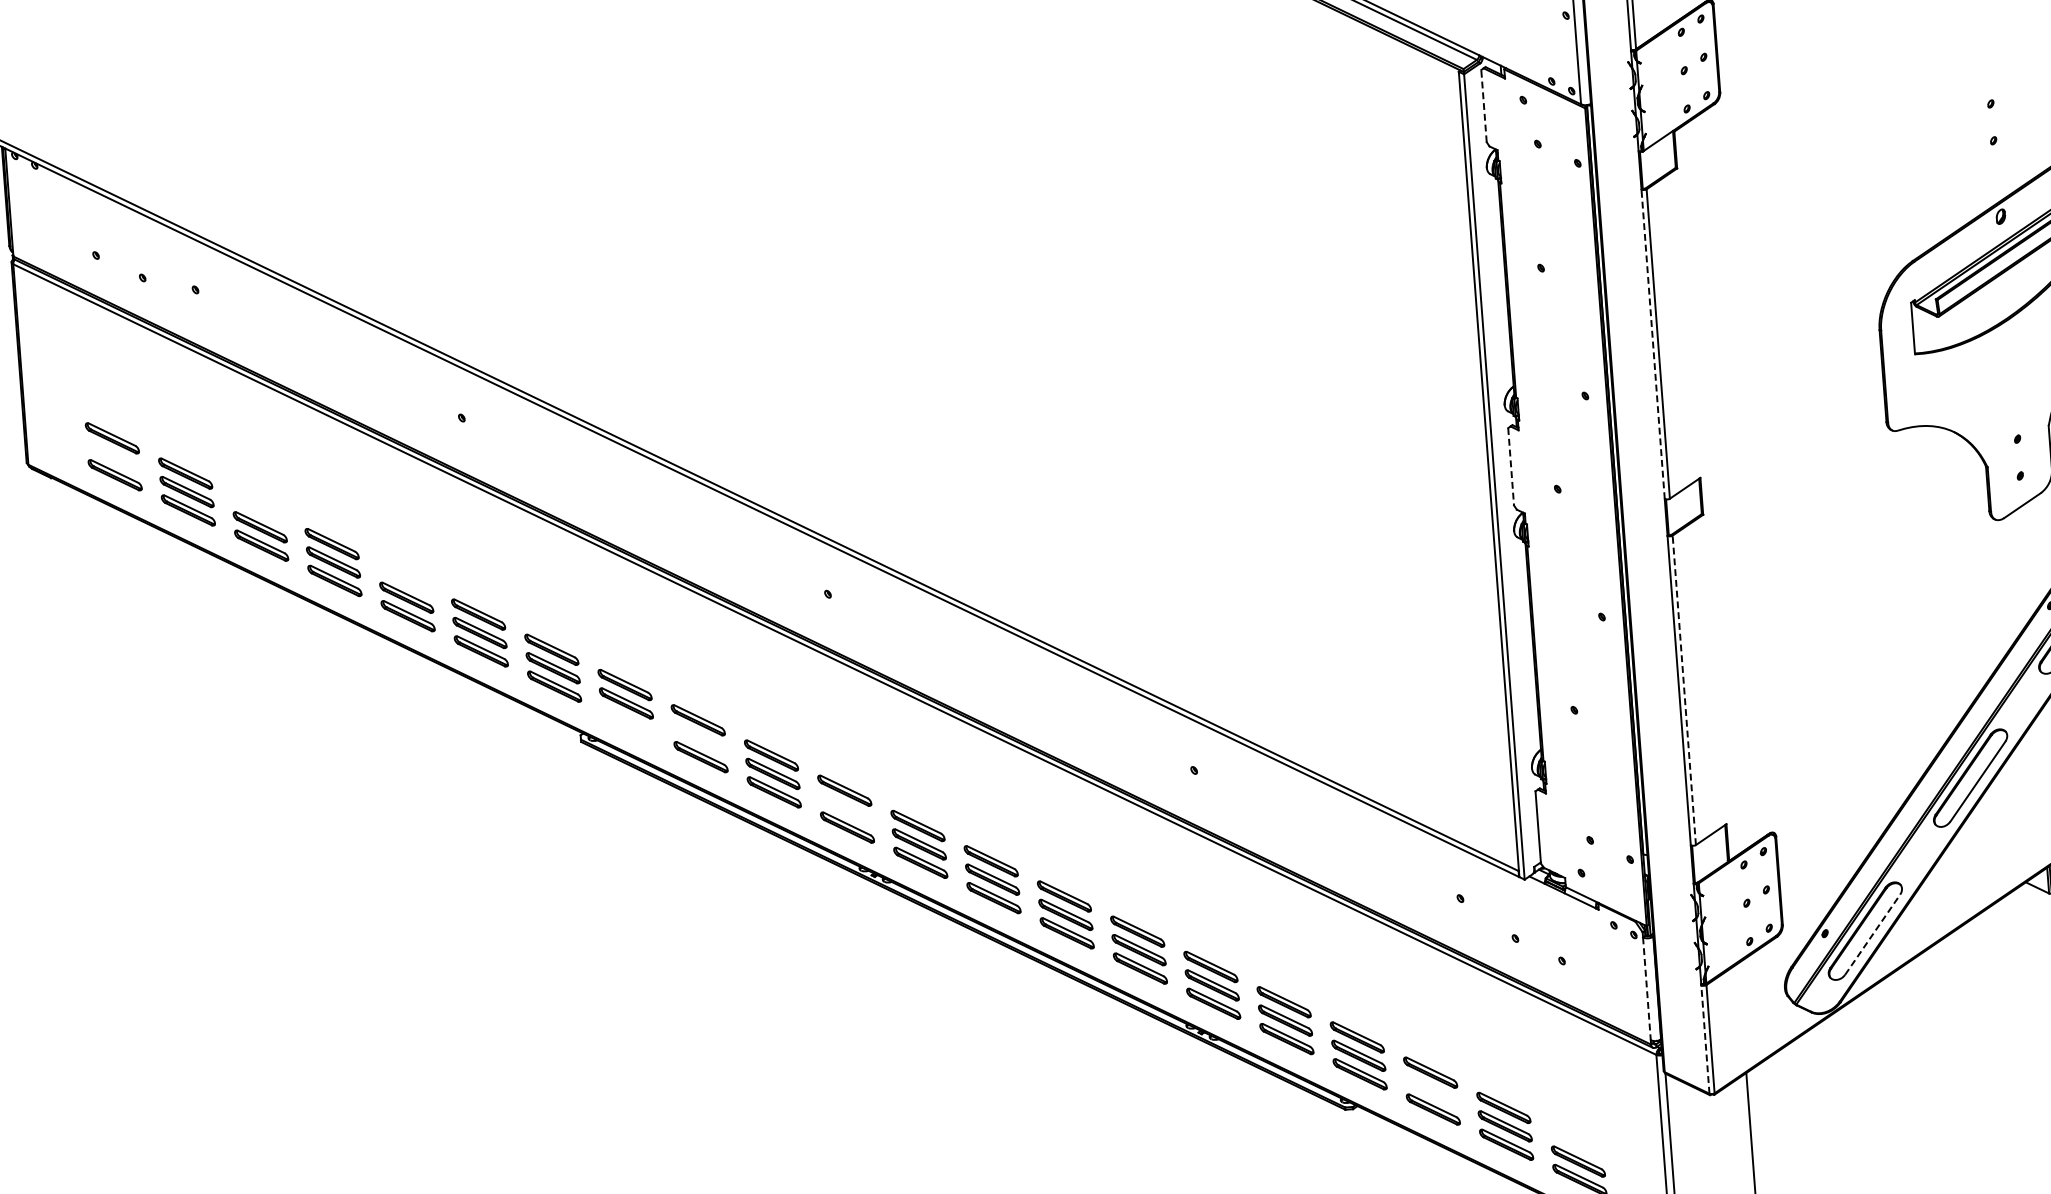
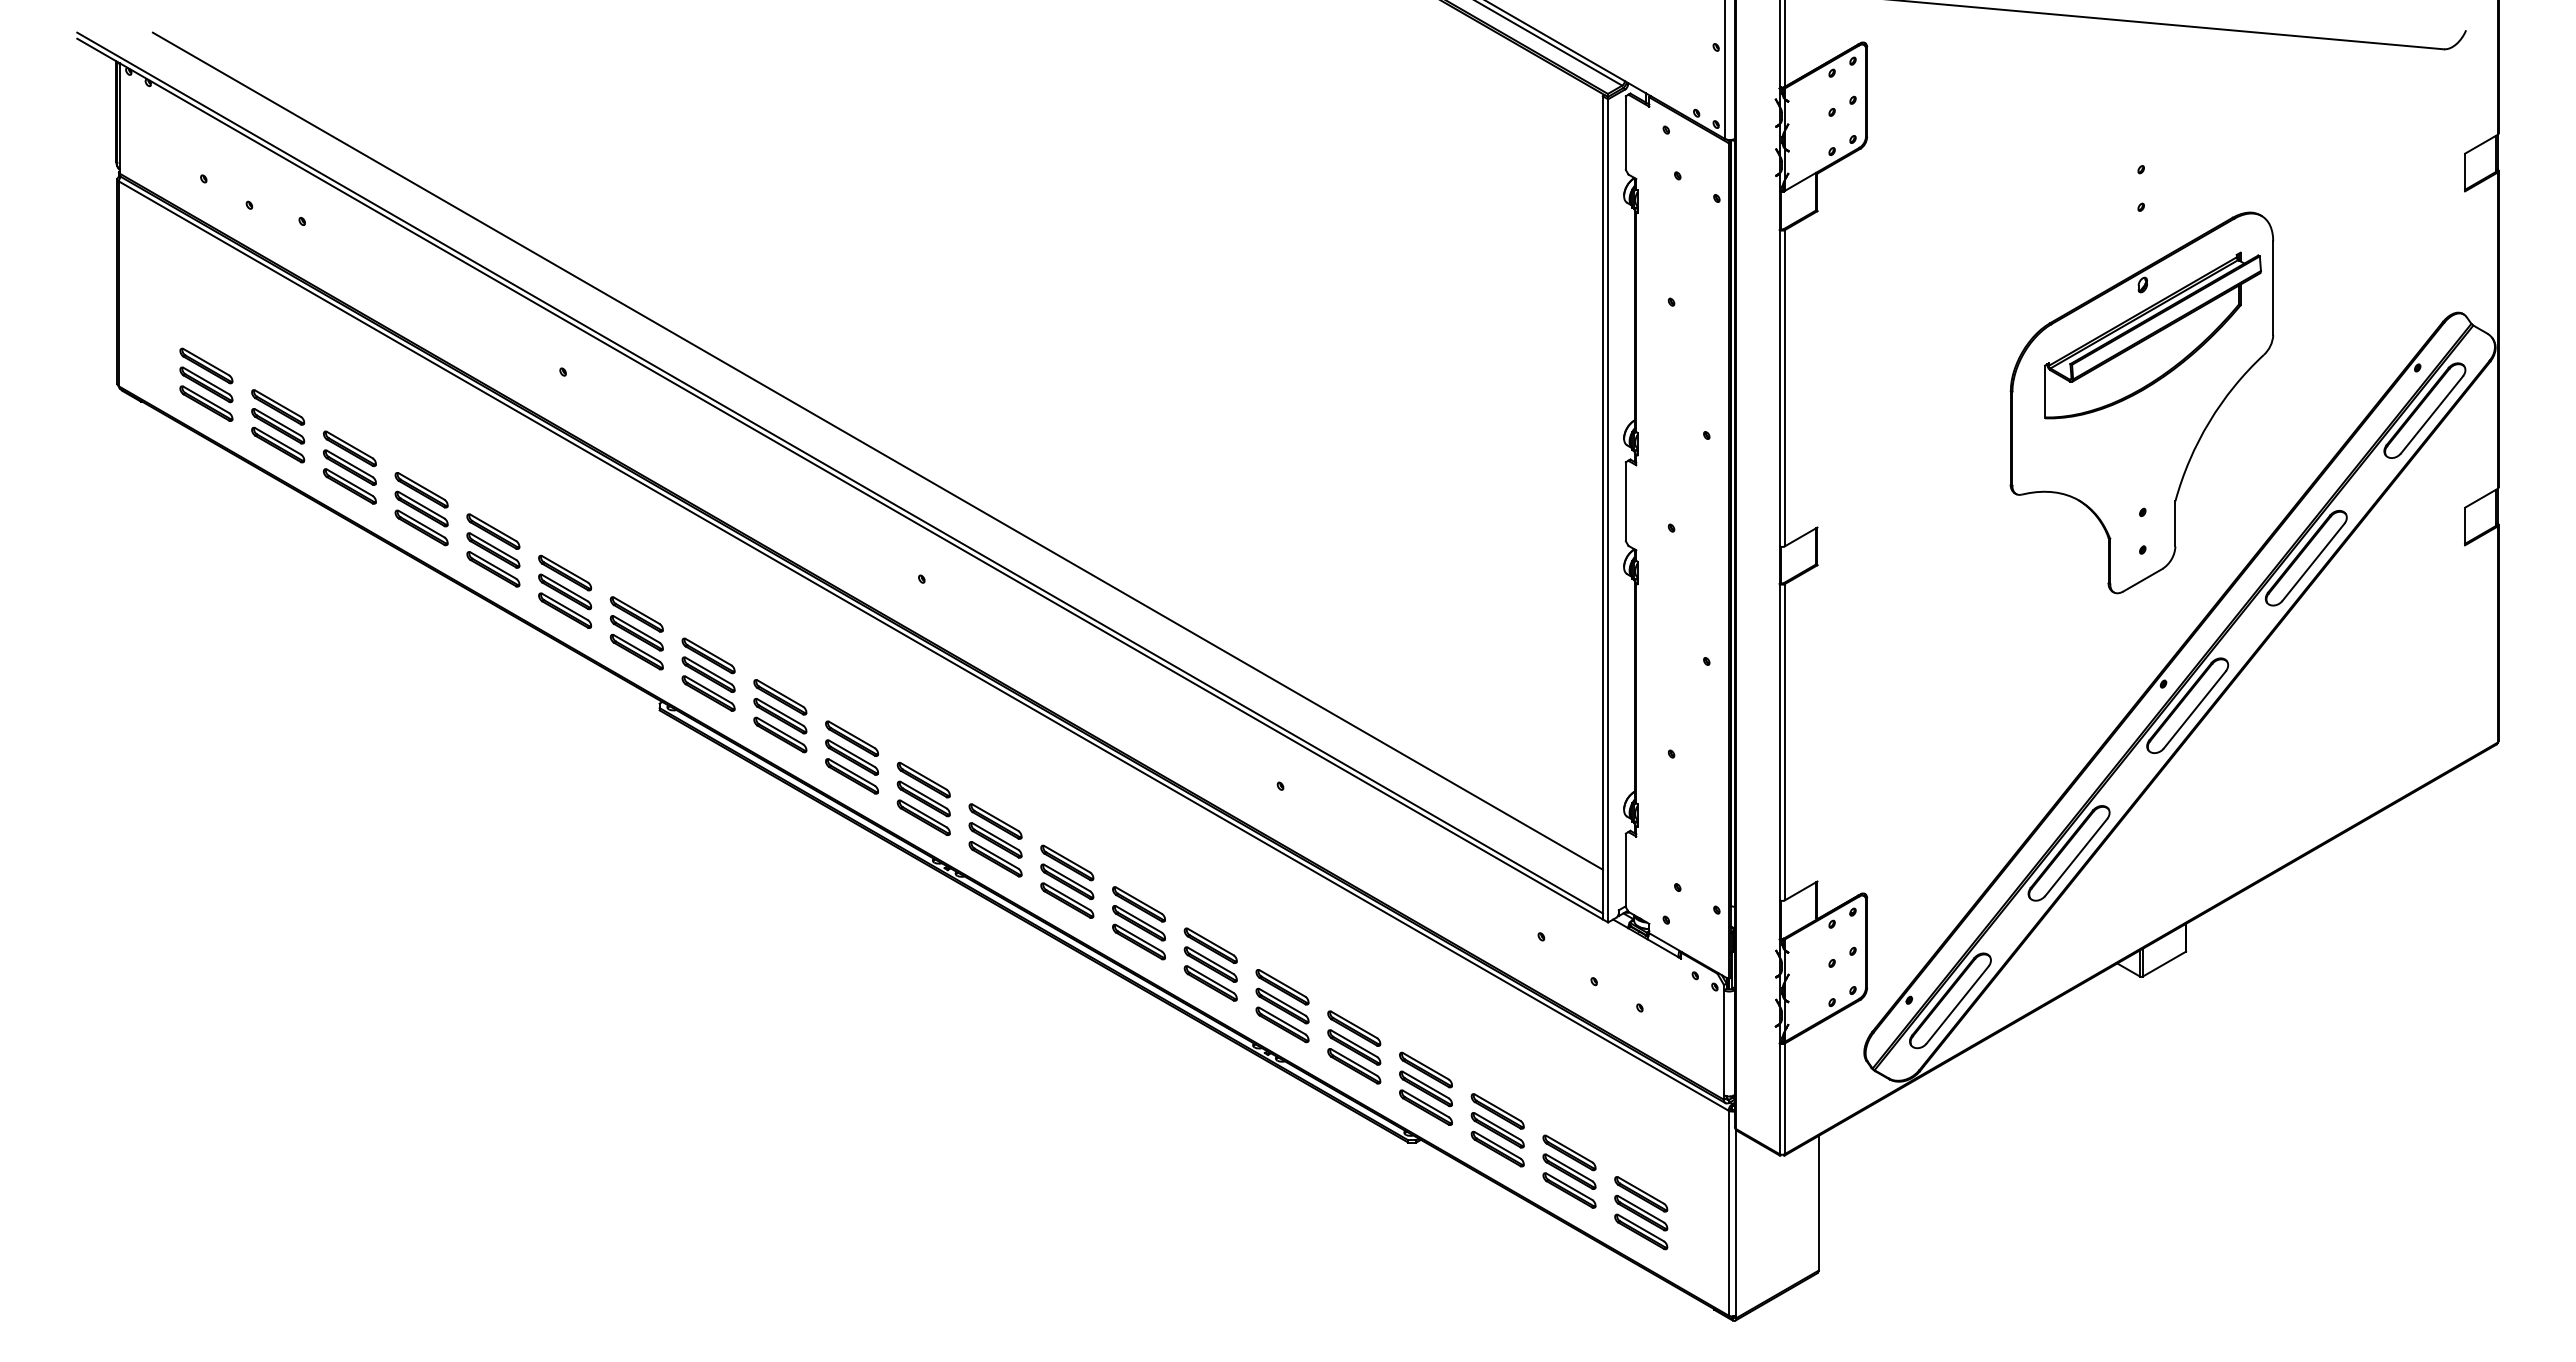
line: (1483, 106) -> (1625, 133), dashed -> solid
line: (1652, 343) -> (1779, 387), dashed -> solid
part: (113, 456) -> (206, 384), added
line: (1510, 466) -> (1625, 501), dashed -> solid
line: (775, 471) -> (877, 450), added
part: (258, 508) -> (349, 448), added
part: (405, 579) -> (493, 531), added
line: (1683, 689) -> (1784, 741), dashed -> solid
part: (627, 721) -> (708, 693), added
part: (699, 739) -> (780, 716), added
part: (845, 808) -> (923, 798), added
line: (1872, 935) -> (1957, 1005), dashed -> solid
line: (1647, 989) -> (1724, 1043), dashed -> solid
line: (1705, 1039) -> (1779, 1098), dashed -> solid
part: (1431, 1091) -> (1497, 1130), added
part: (1577, 1143) -> (1641, 1194), added

